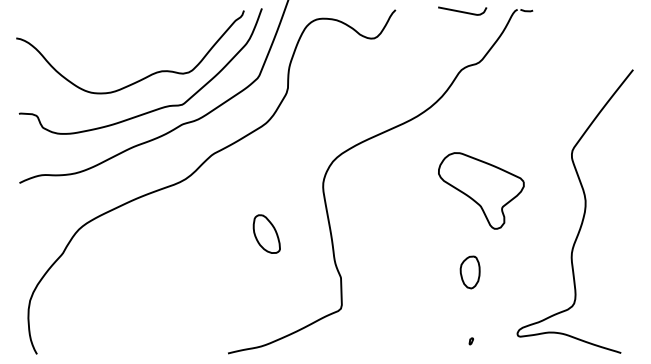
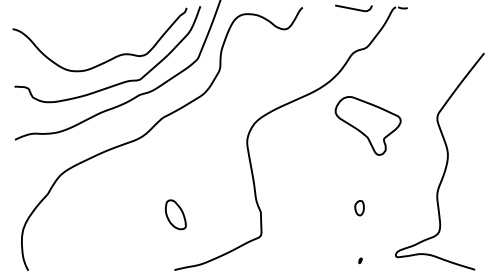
part: (481, 190) -> (368, 125), moved
part: (266, 233) -> (175, 214), moved
part: (469, 272) -> (359, 208), size x0.6

